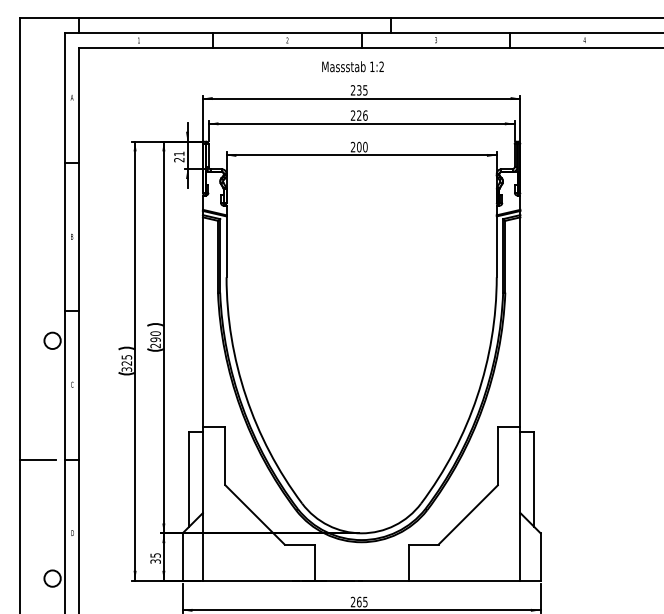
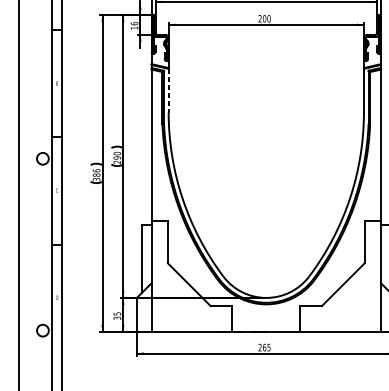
text: (179, 156) -> (134, 25), 21 -> 16
line: (226, 247) -> (168, 91), solid -> dashed
text: (126, 359) -> (96, 172), 325 -> 386
line: (37, 459) -> (32, 244), removed

